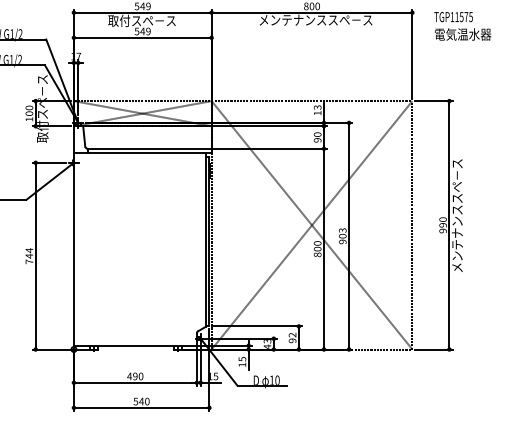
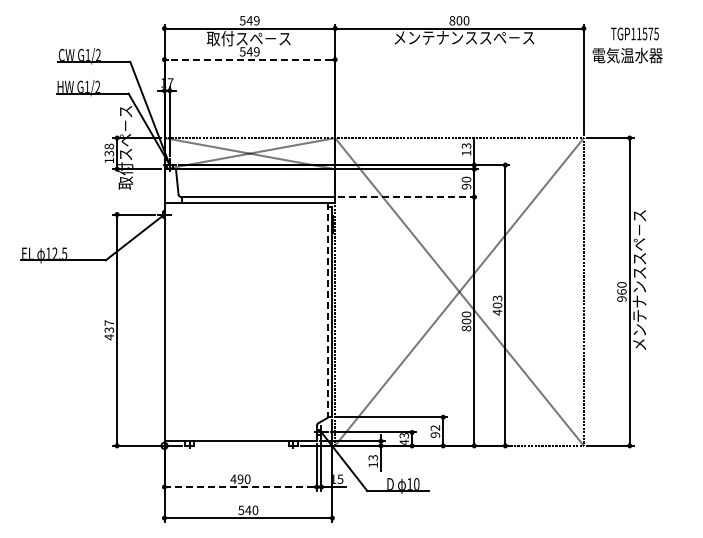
text: (462, 34) -> (627, 55), moved
line: (142, 37) -> (249, 59), solid -> dashed
text: (28, 110) -> (108, 149), 100 -> 138
line: (270, 149) -> (408, 197), solid -> dashed
text: (442, 224) -> (621, 291), 990 -> 960
line: (205, 240) -> (327, 310), solid -> dashed
text: (342, 241) -> (497, 312), 903 -> 403
text: (29, 256) -> (109, 330), 744 -> 437
text: (241, 358) -> (372, 457), 15 -> 13
line: (135, 383) -> (240, 487), solid -> dashed

